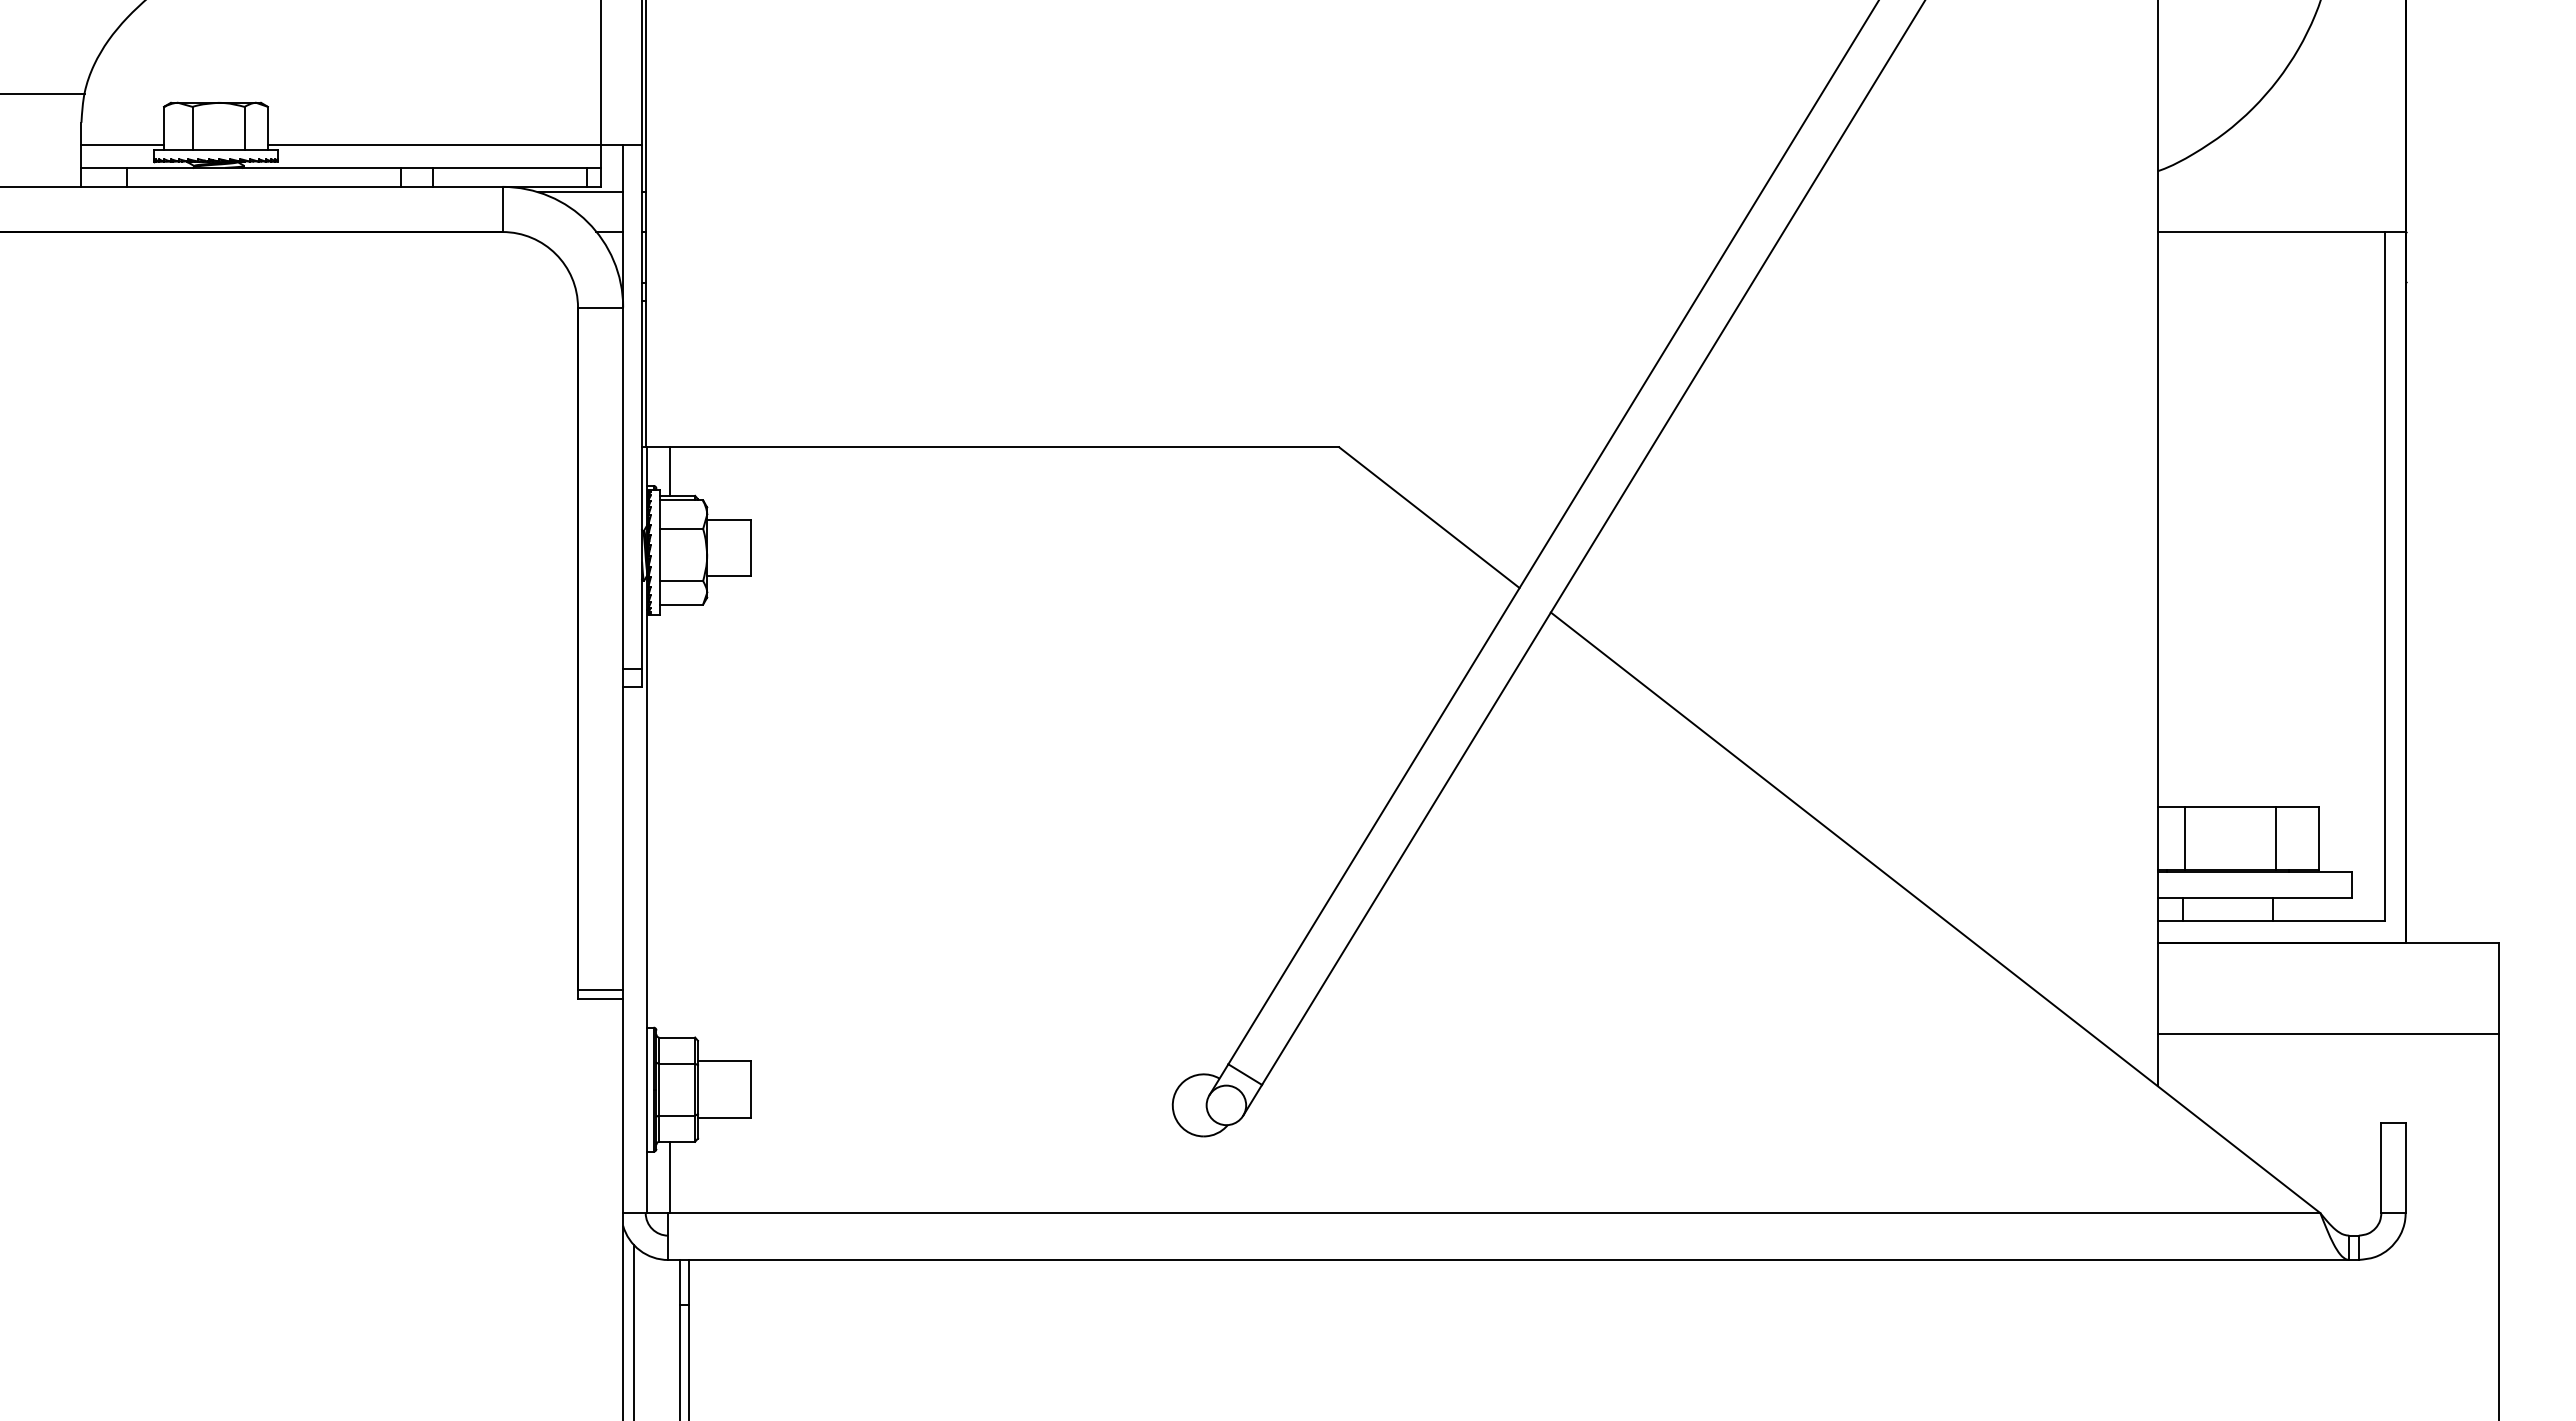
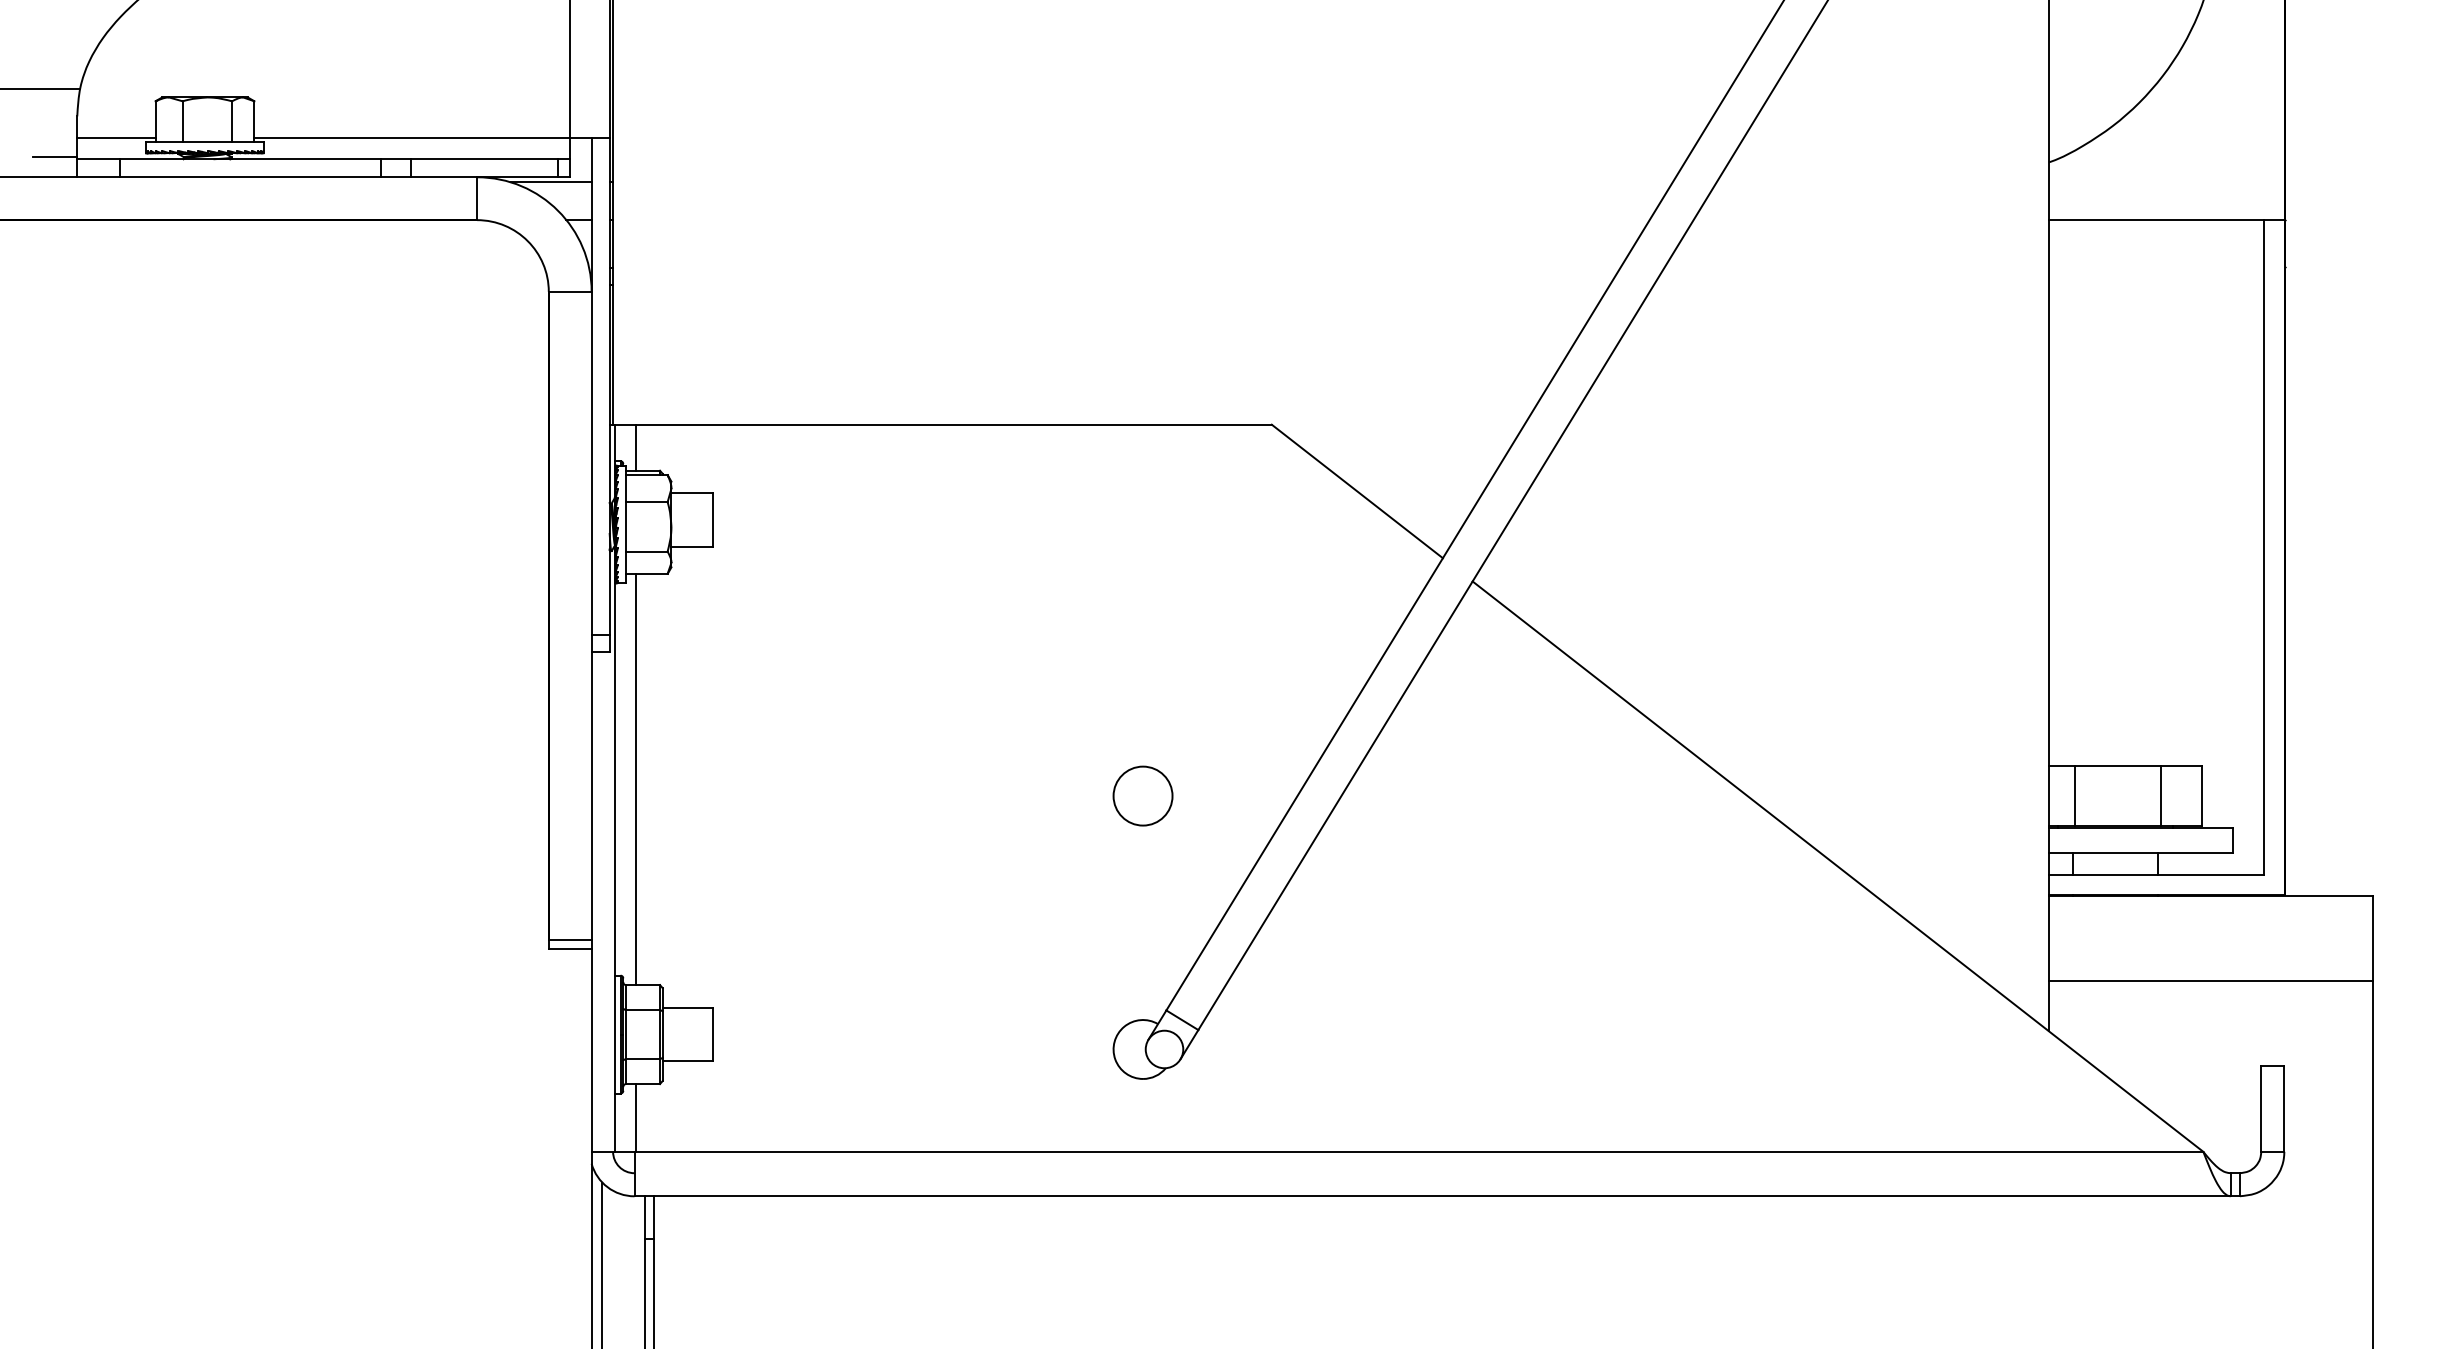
line: (57, 165) -> (54, 156), added
line: (669, 820) -> (635, 778), added
circle: (1203, 838) -> (1142, 796), added

